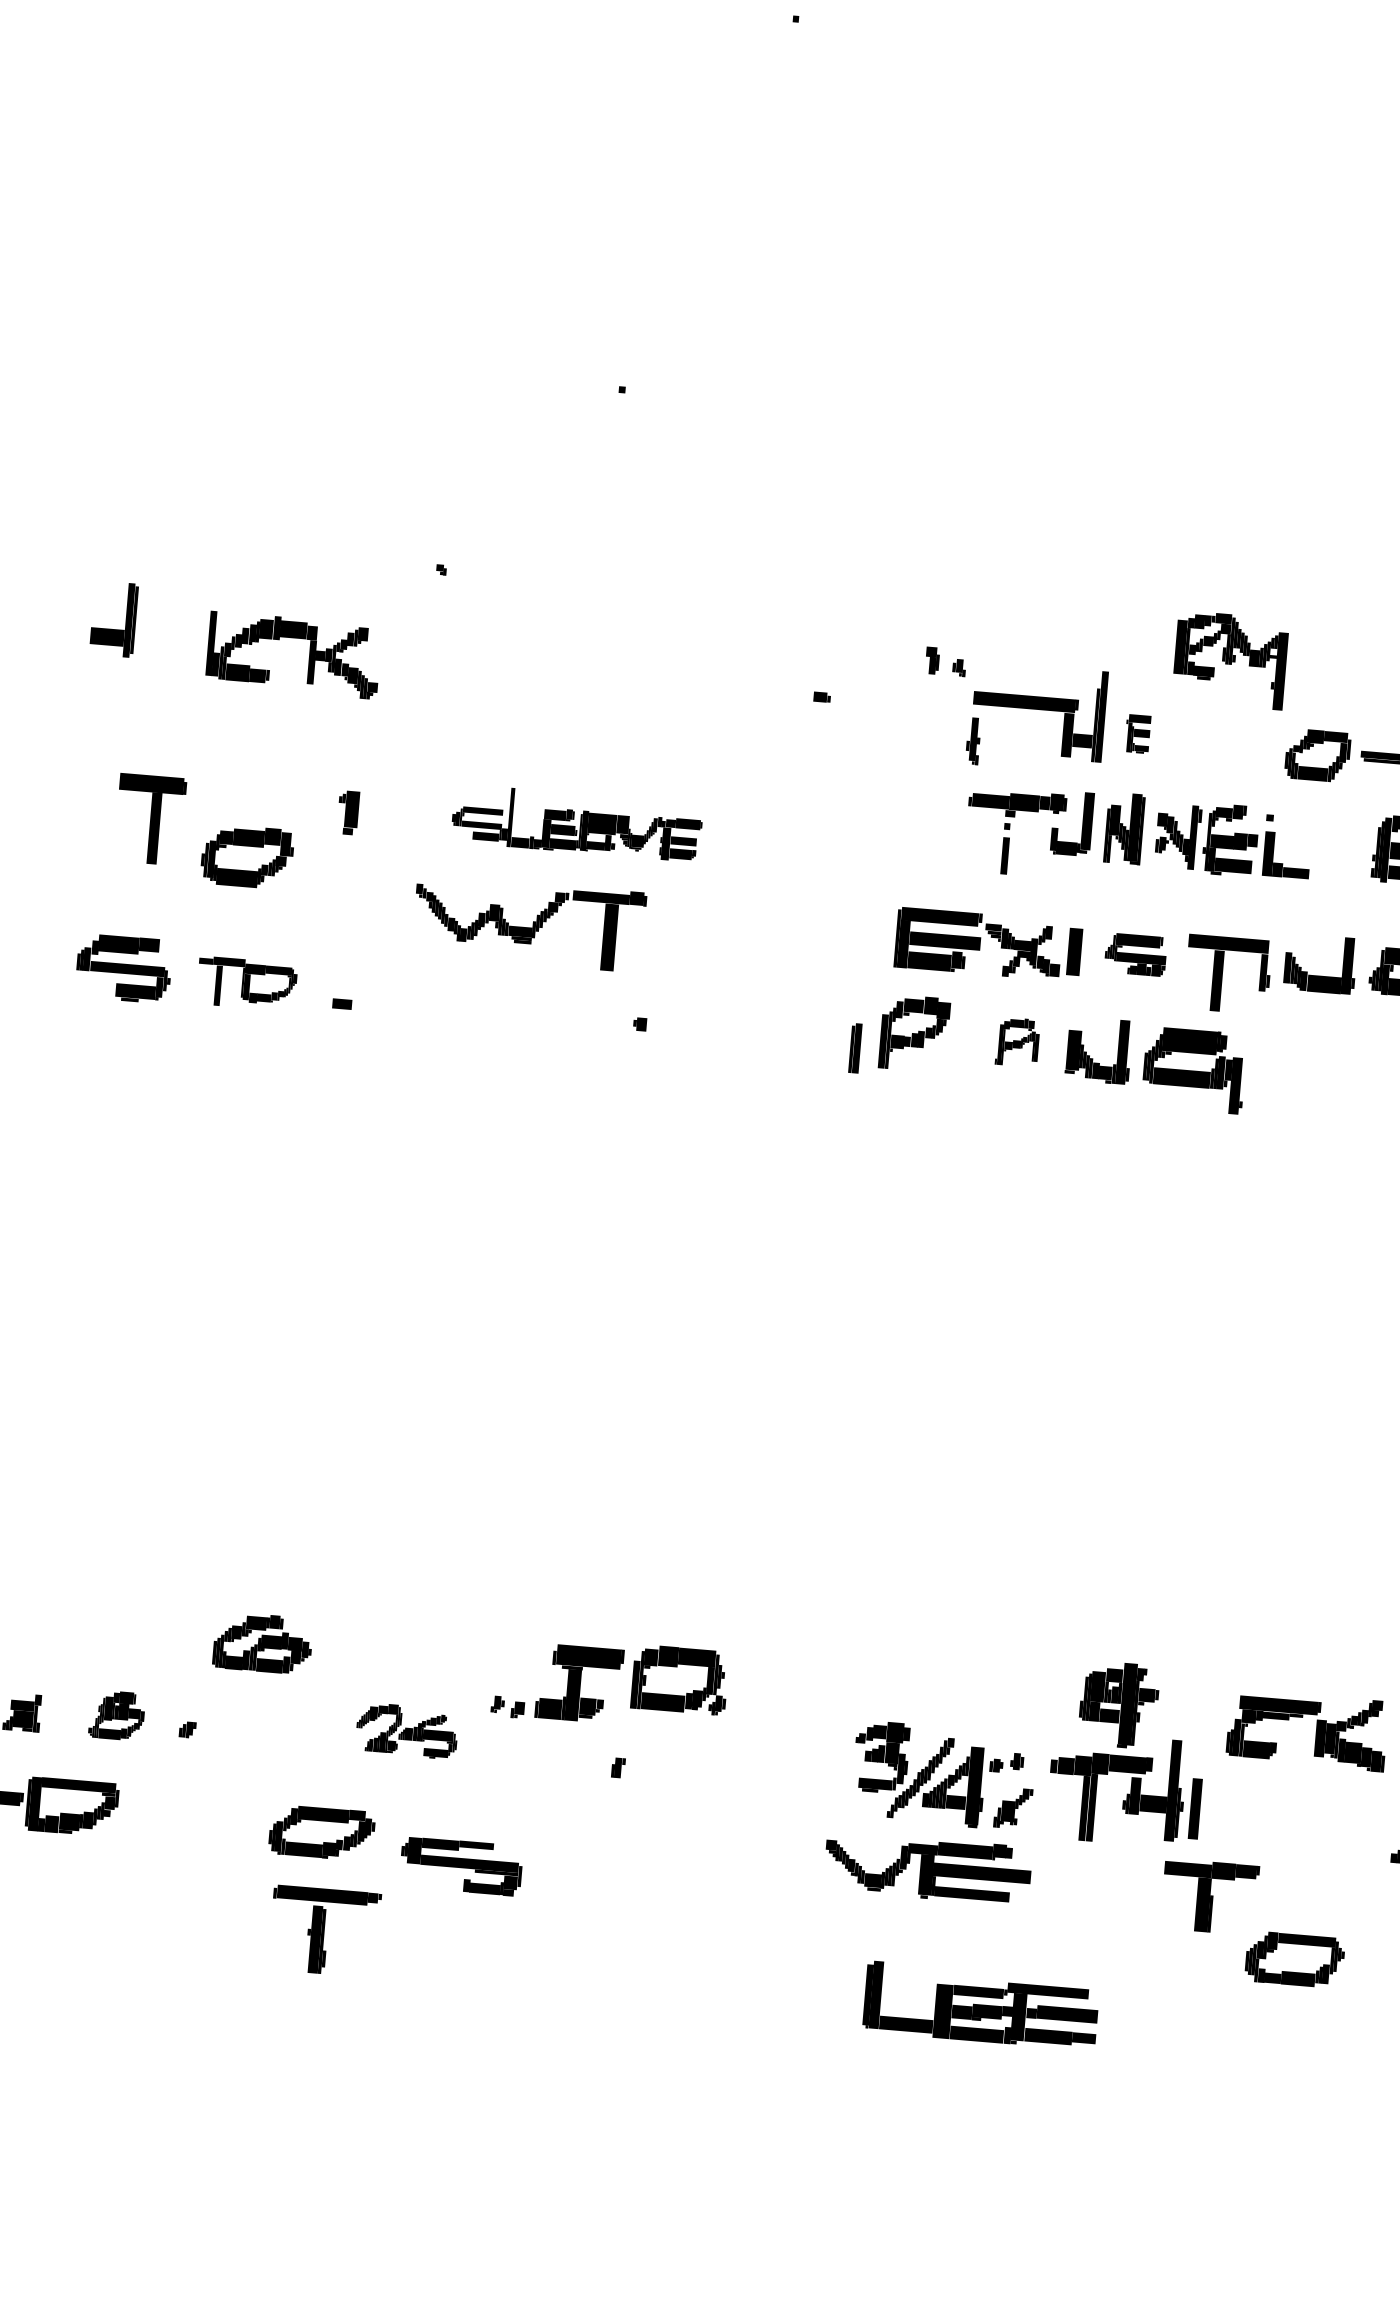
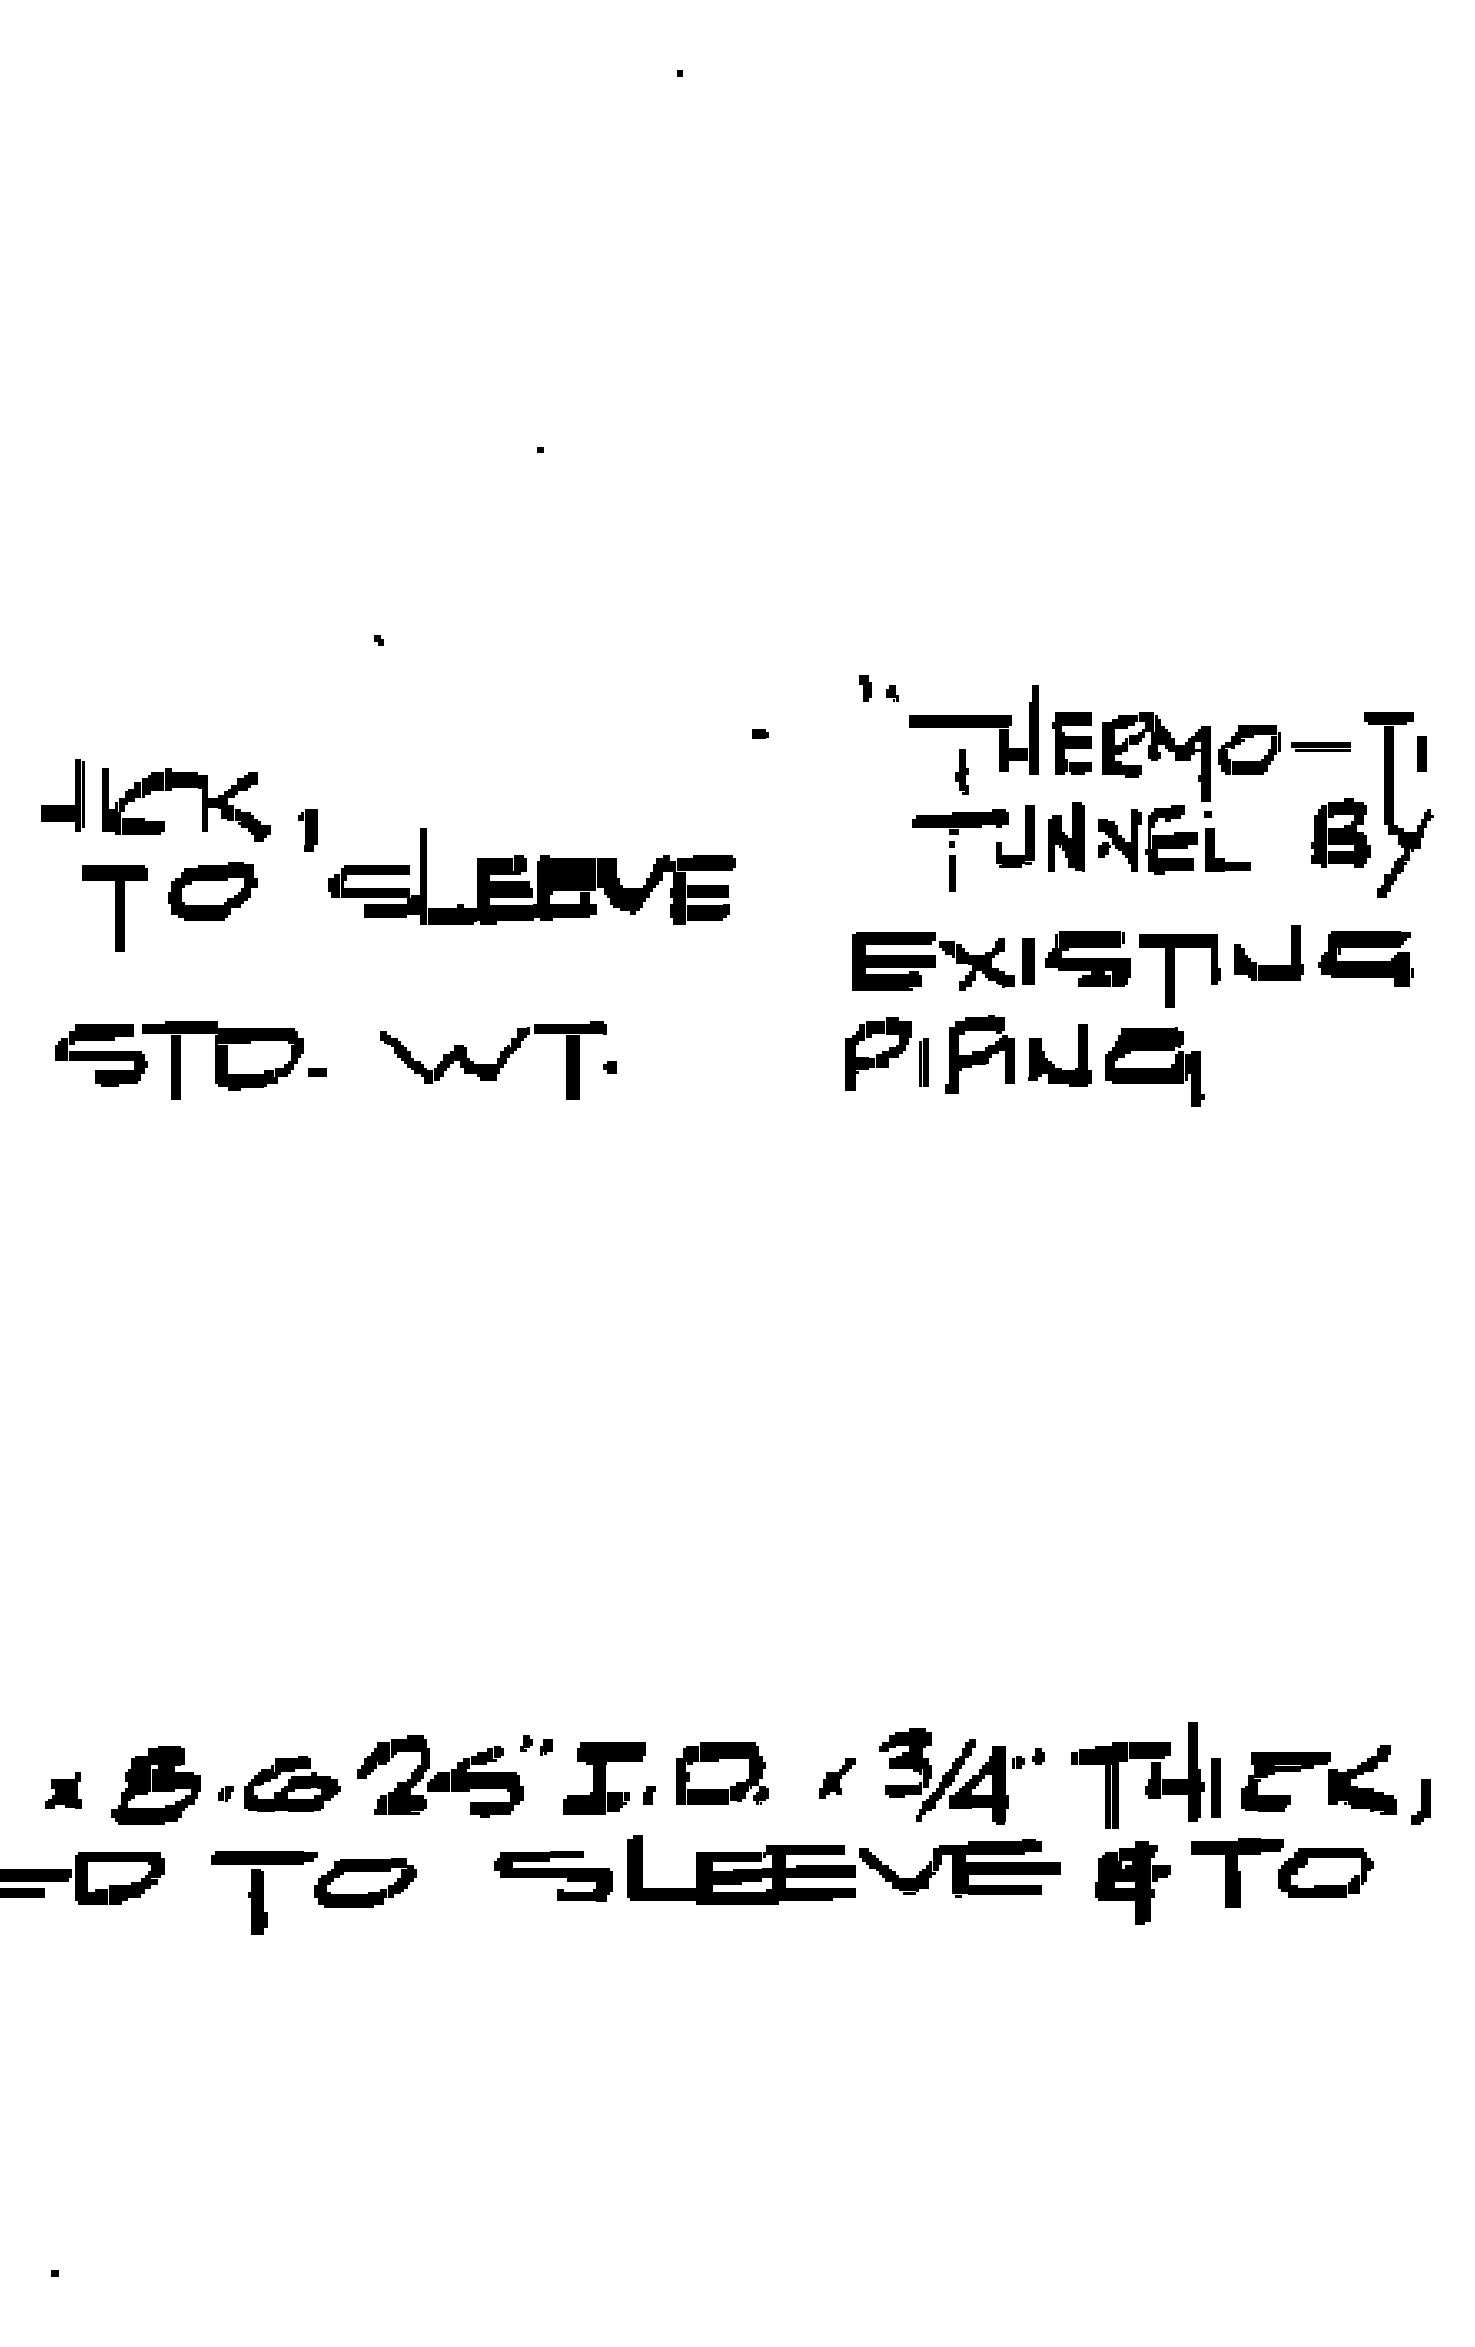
part: (112, 629) -> (62, 805), moved
part: (309, 656) -> (202, 804), moved
part: (1230, 659) -> (1156, 756), moved
part: (1137, 733) -> (1071, 743), size x1.67
part: (972, 740) -> (961, 771), moved
part: (348, 813) -> (307, 830), moved
part: (576, 823) -> (531, 876), size x1.67
part: (247, 856) -> (212, 891), moved
part: (529, 923) -> (493, 1060), moved
part: (1135, 953) -> (1087, 958), size x1.43
part: (246, 983) -> (222, 1060), size x1.67
part: (1017, 1042) -> (979, 1054), size x1.67
part: (854, 1048) -> (923, 1062), moved
part: (262, 1642) -> (292, 1783), moved
part: (676, 1667) -> (718, 1761), moved
part: (579, 1683) -> (604, 1778), moved
part: (1118, 1704) -> (1132, 1882), moved
part: (116, 1715) -> (155, 1785), size x1.67
part: (407, 1730) -> (440, 1776), size x1.67
part: (1316, 1730) -> (1328, 1779), moved
part: (1013, 1808) -> (837, 1778), moved
part: (461, 1866) -> (553, 1876), moved
part: (324, 1930) -> (264, 1892), moved
part: (1293, 1972) -> (1325, 1885), moved
part: (981, 2005) -> (741, 1869), moved

